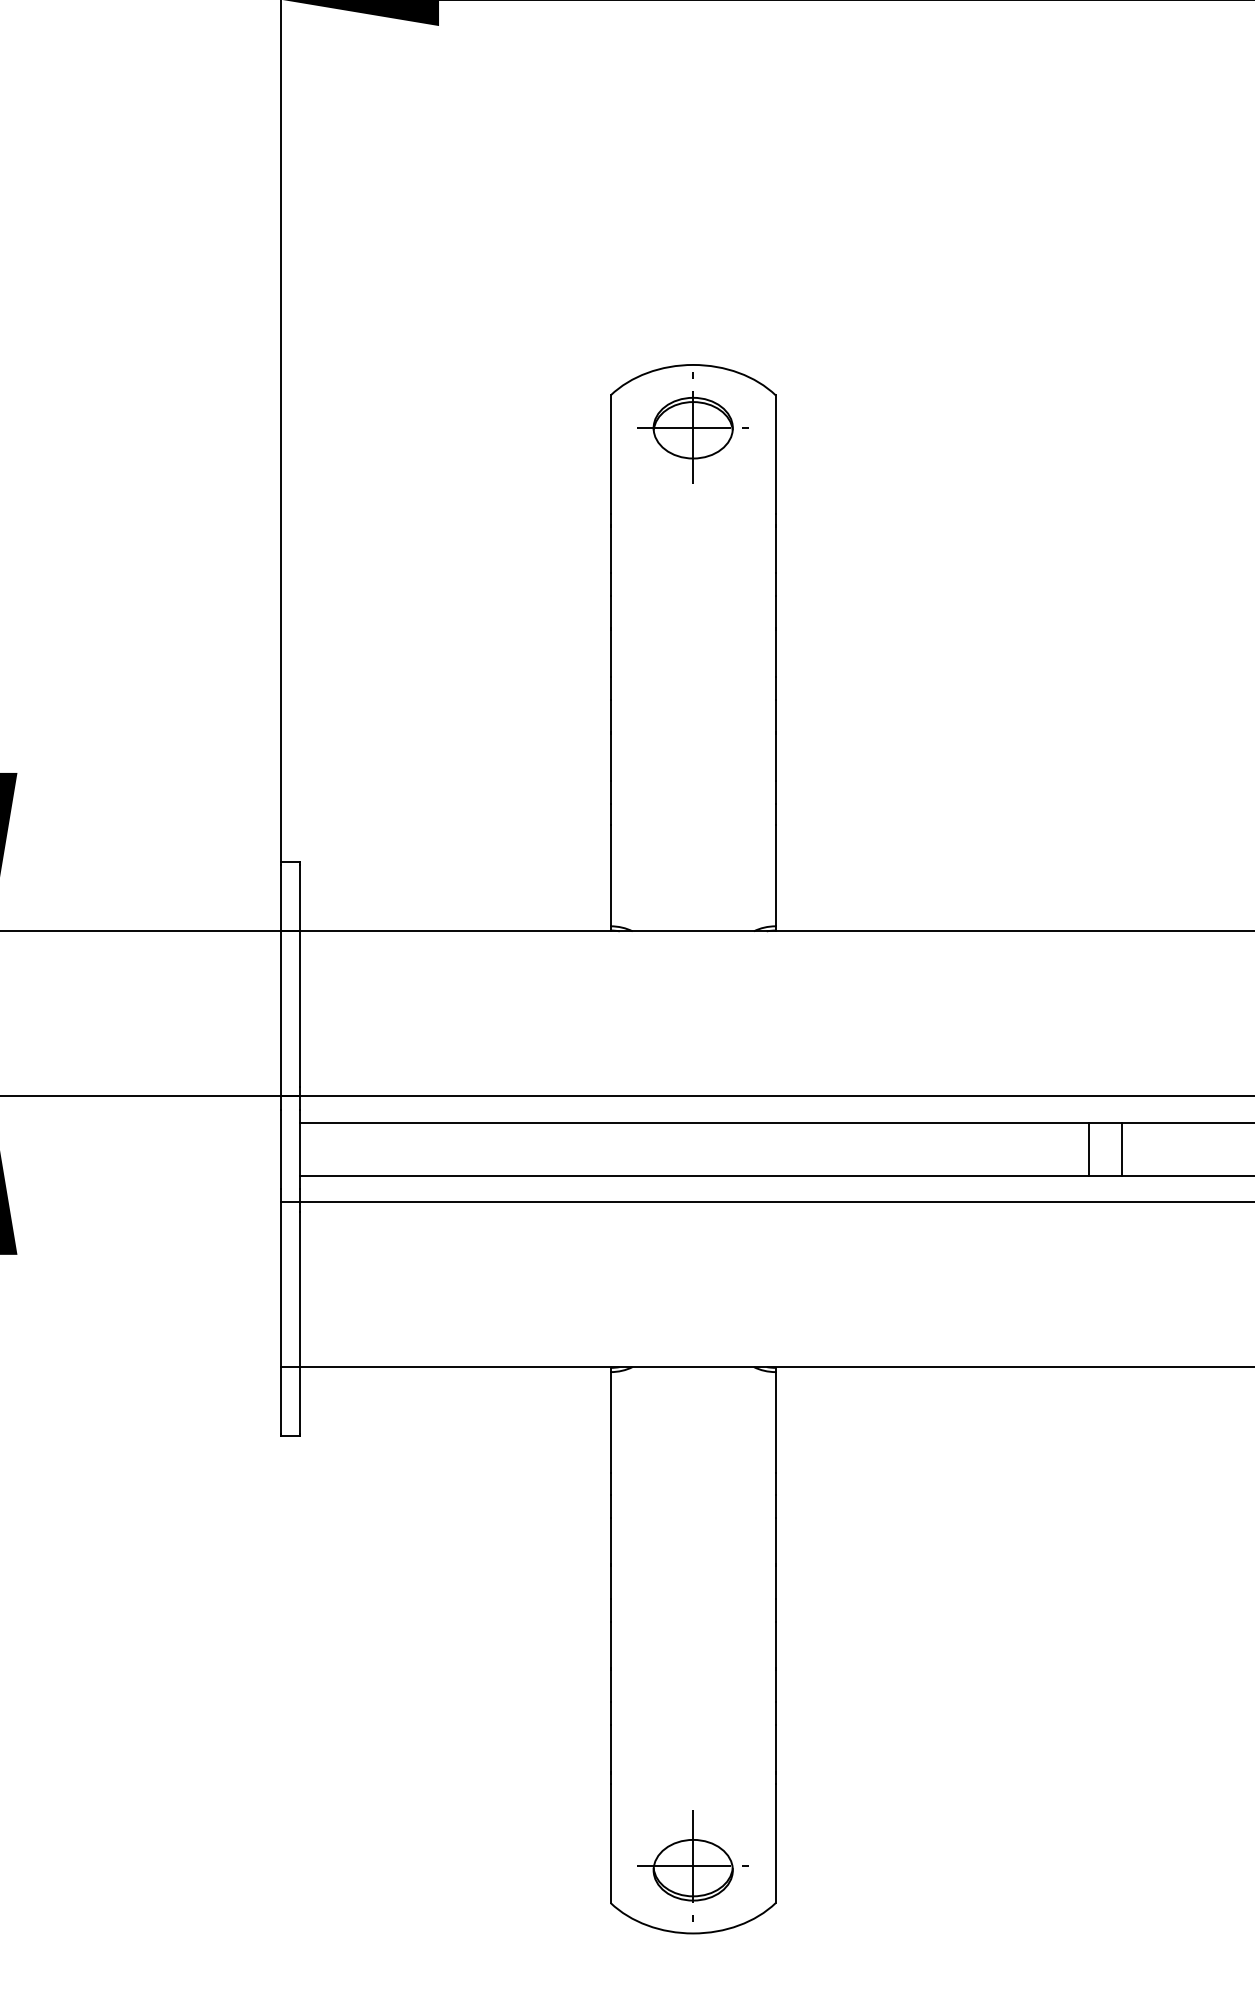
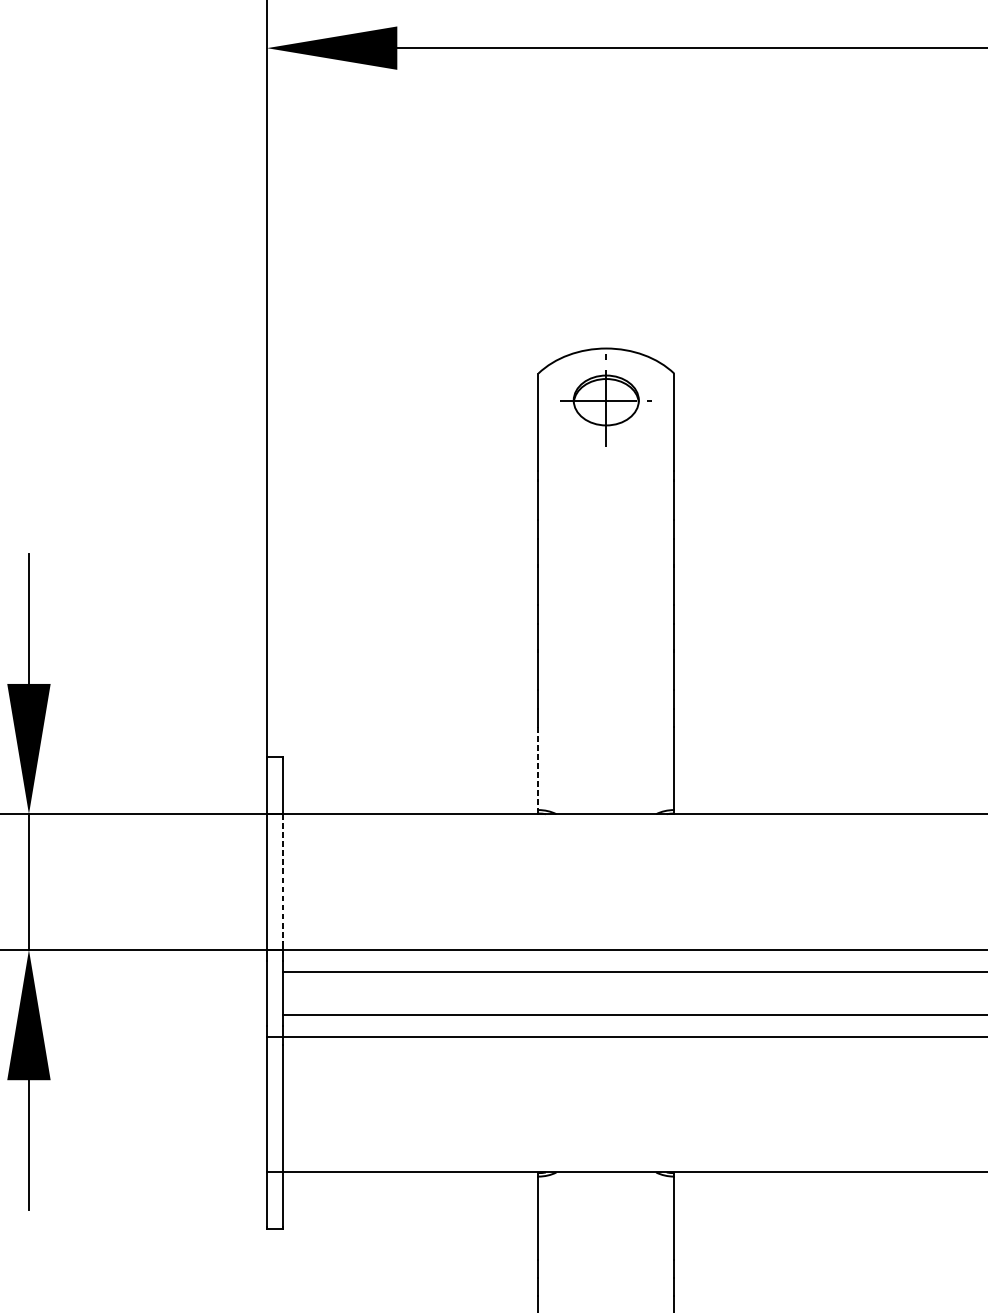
line: (610, 875) -> (538, 768), solid -> dashed
line: (300, 1008) -> (283, 877), solid -> dashed
line: (1089, 1148) -> (932, 992), removed
line: (1122, 1148) -> (959, 992), removed

